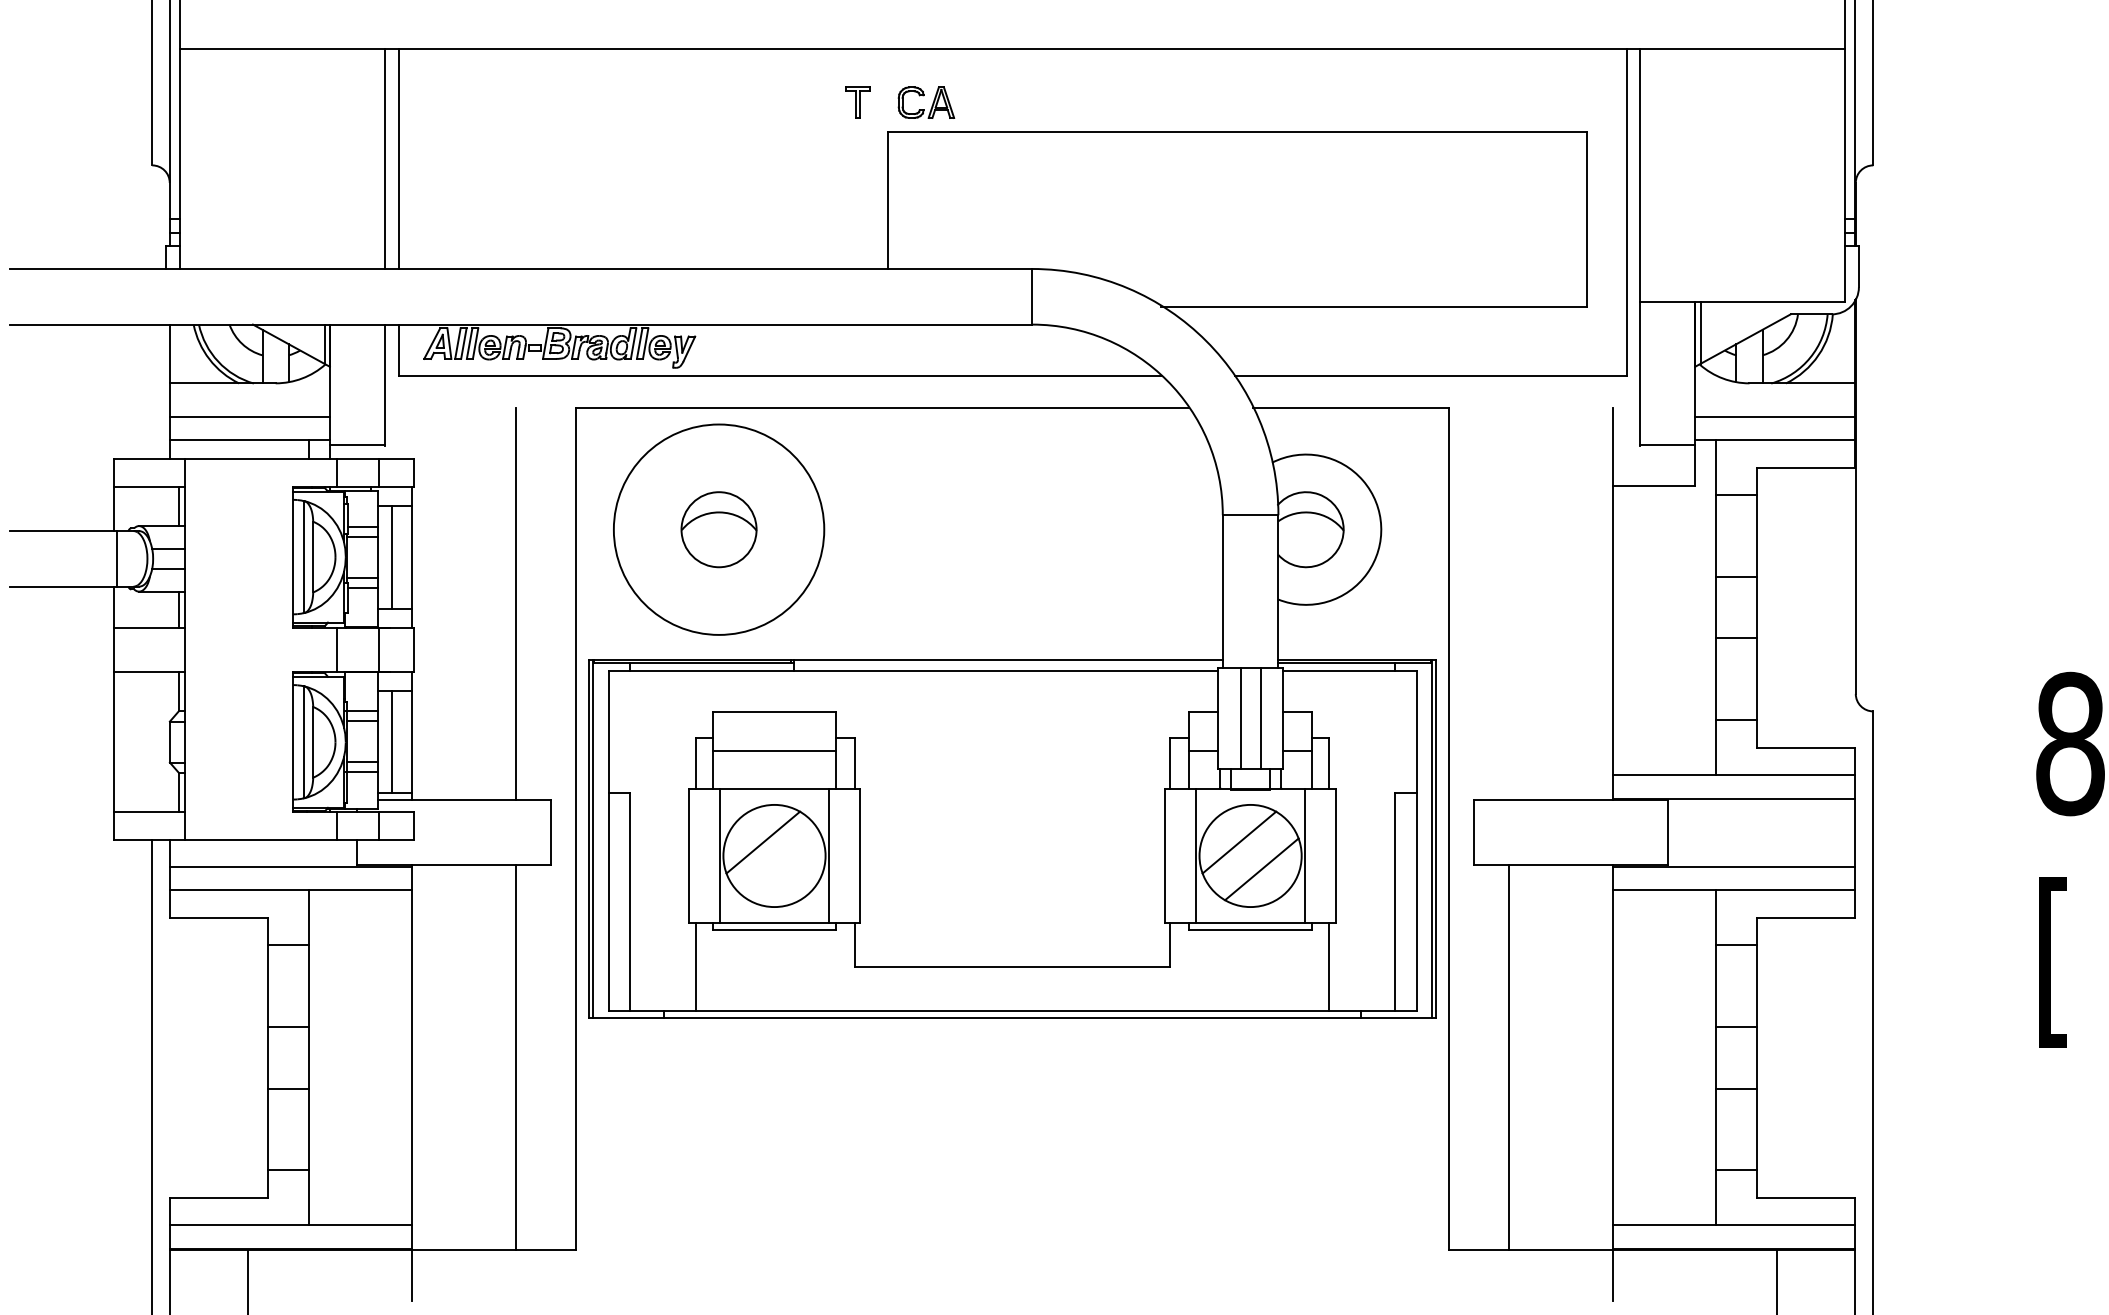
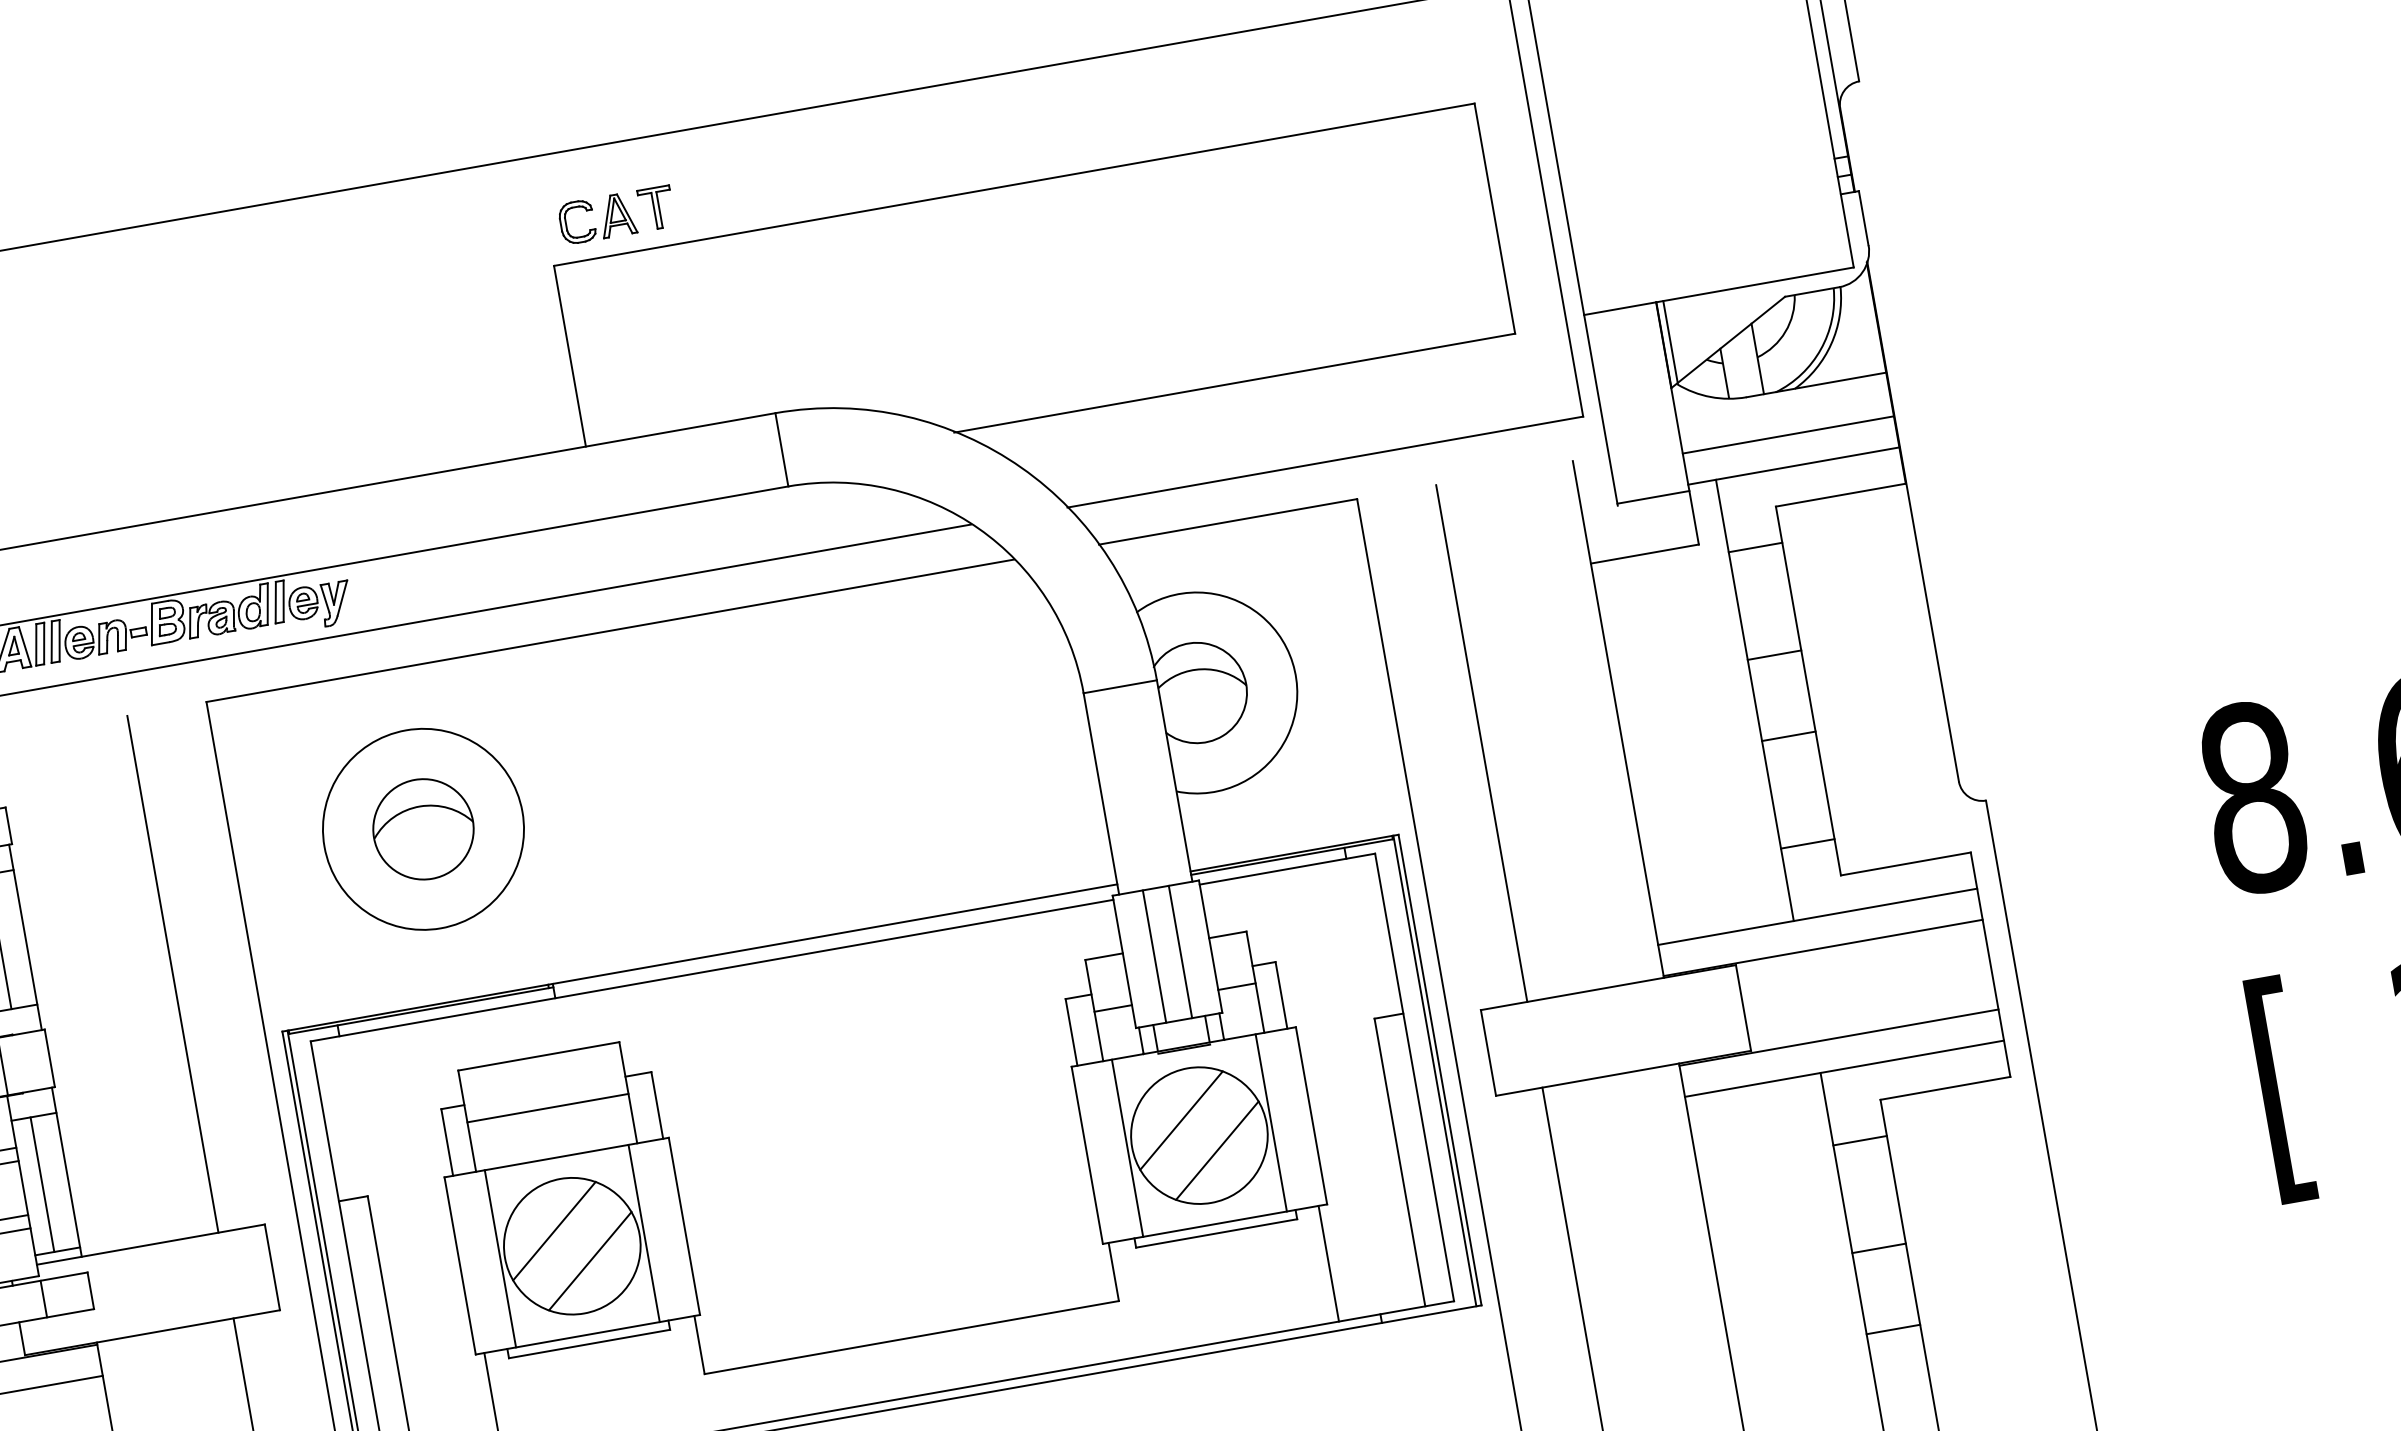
part: (857, 102) -> (655, 208), moved
circle: (718, 529) -> (422, 829), size x0.71
line: (1509, 603) -> (1481, 742), added
line: (785, 869) -> (589, 1261), added

